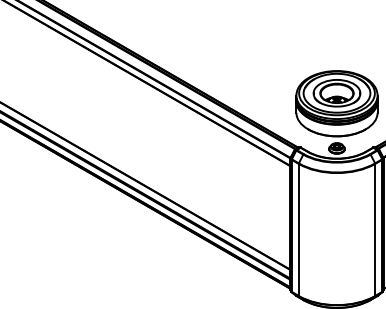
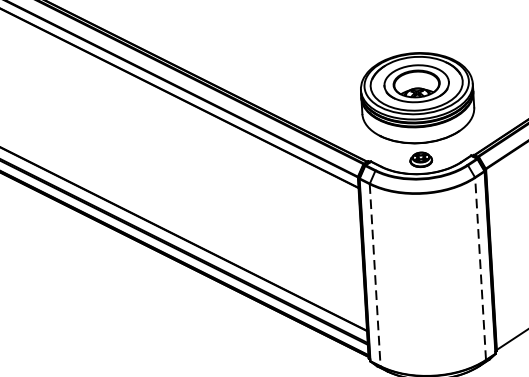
line: (375, 229) -> (480, 268), solid -> dashed
line: (298, 230) -> (374, 276), solid -> dashed

